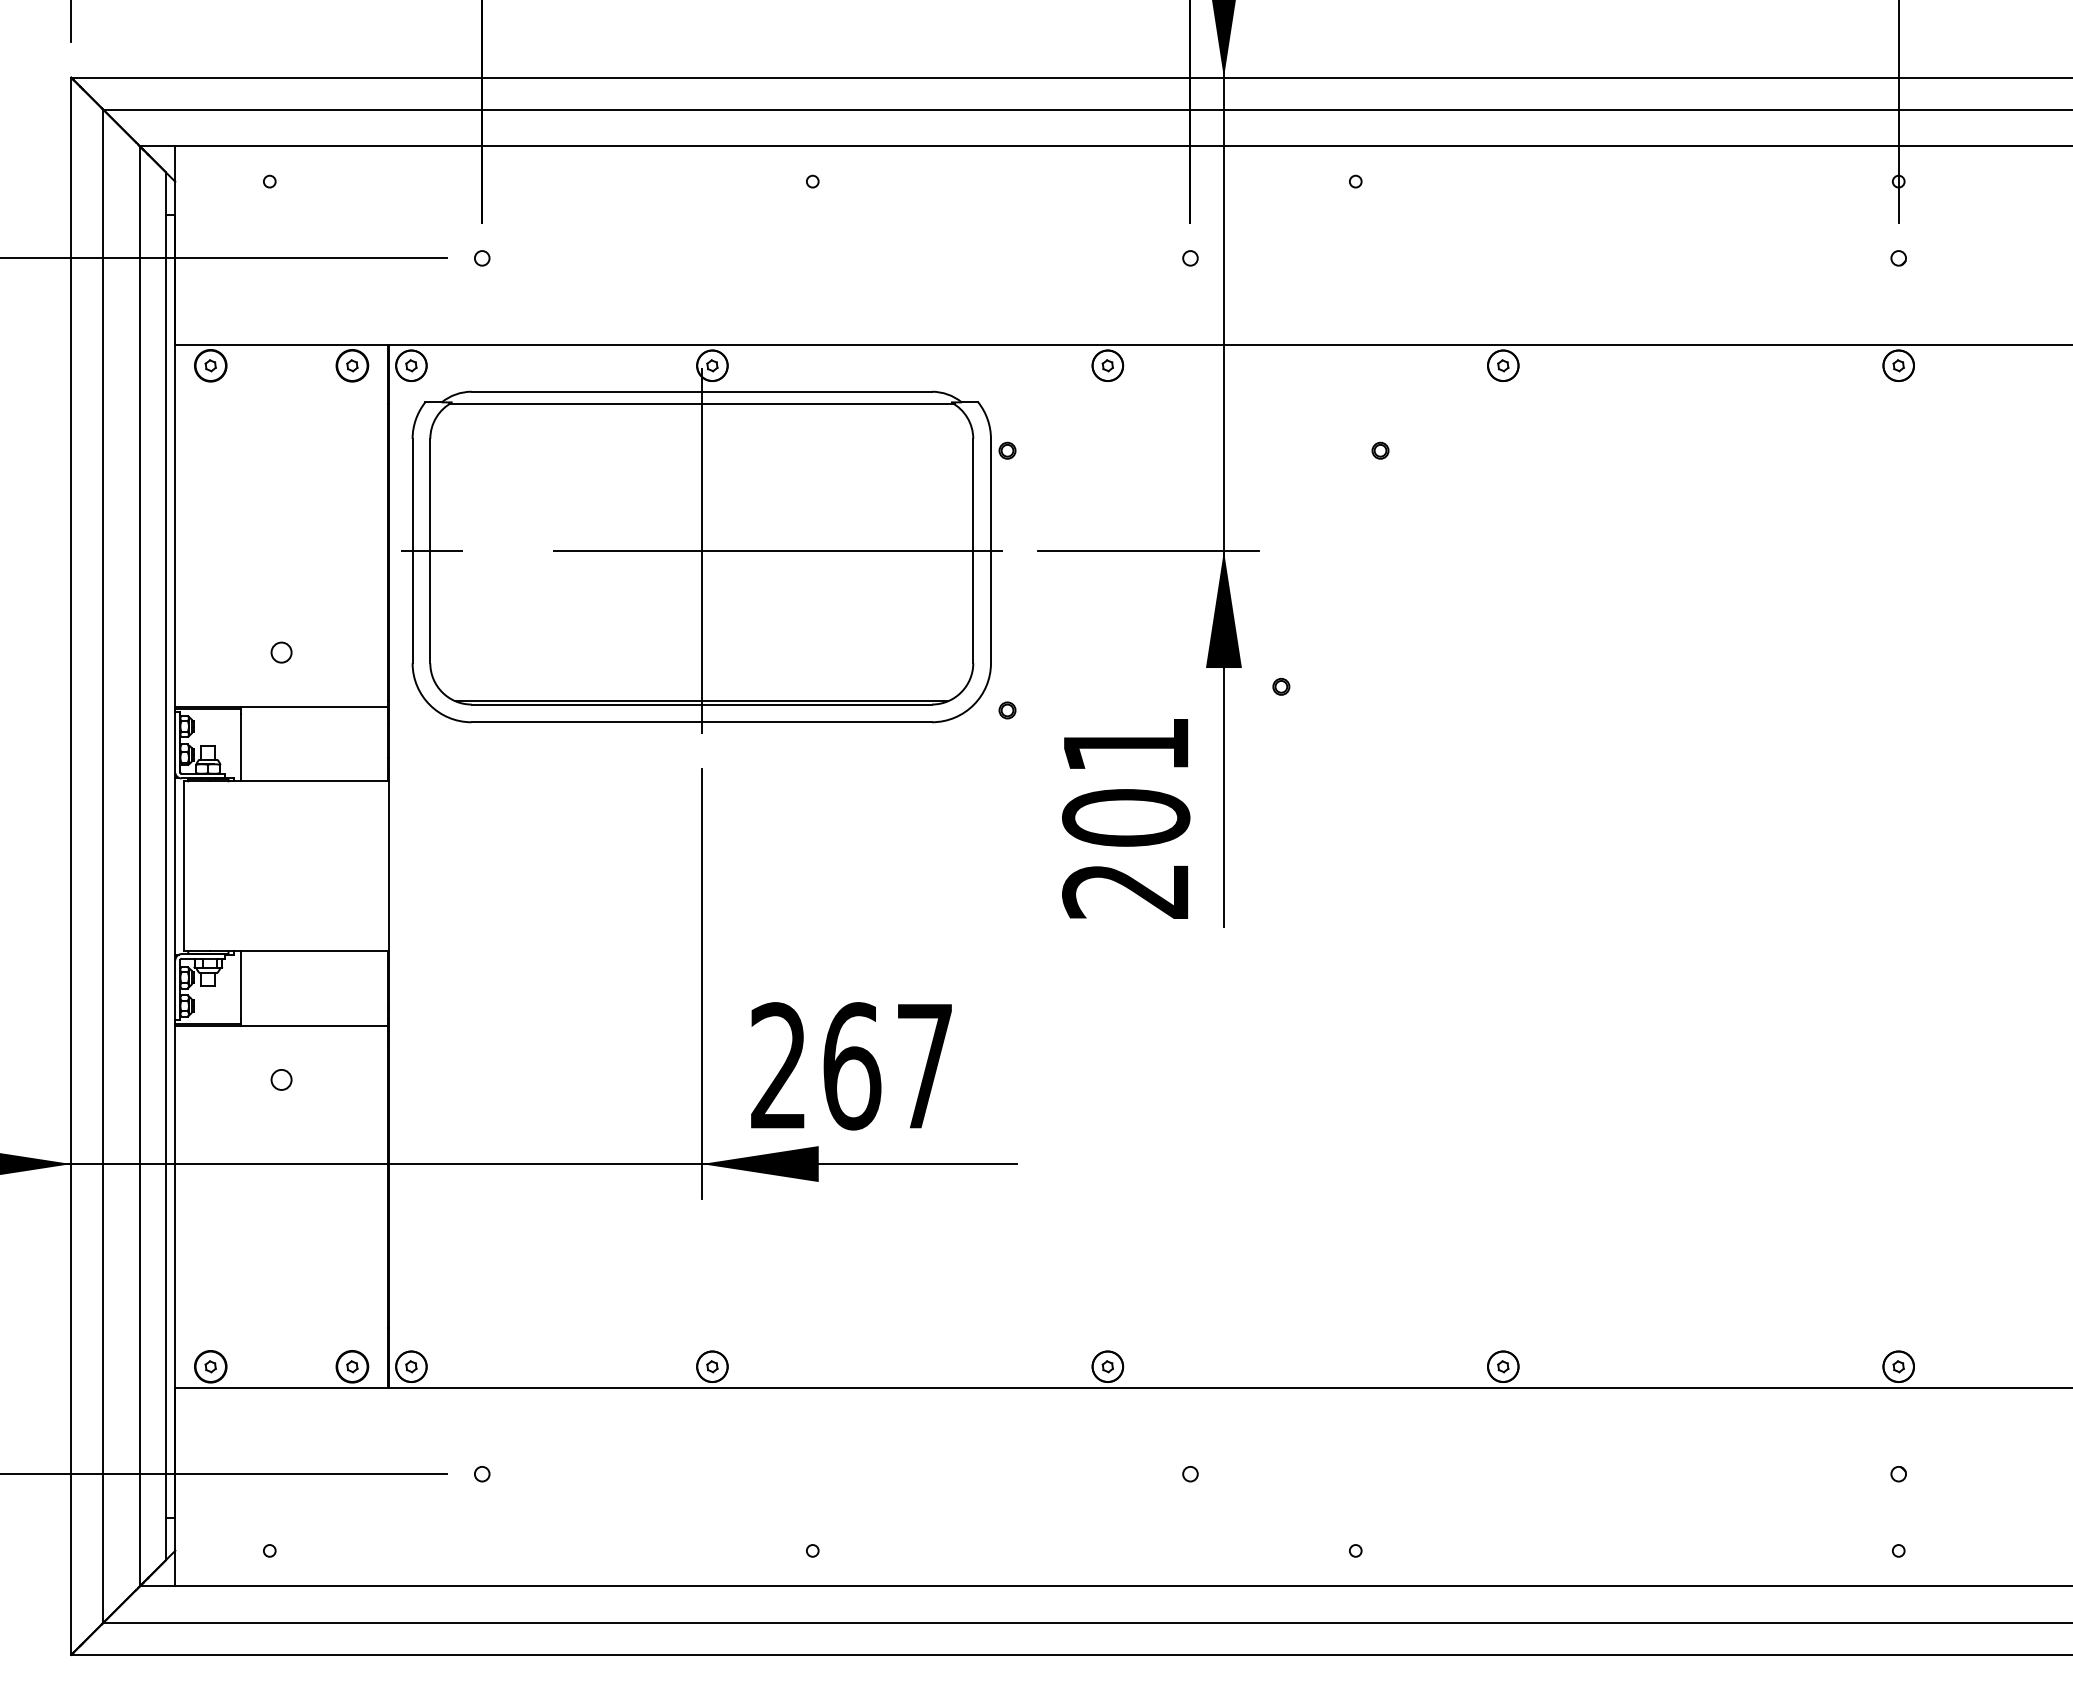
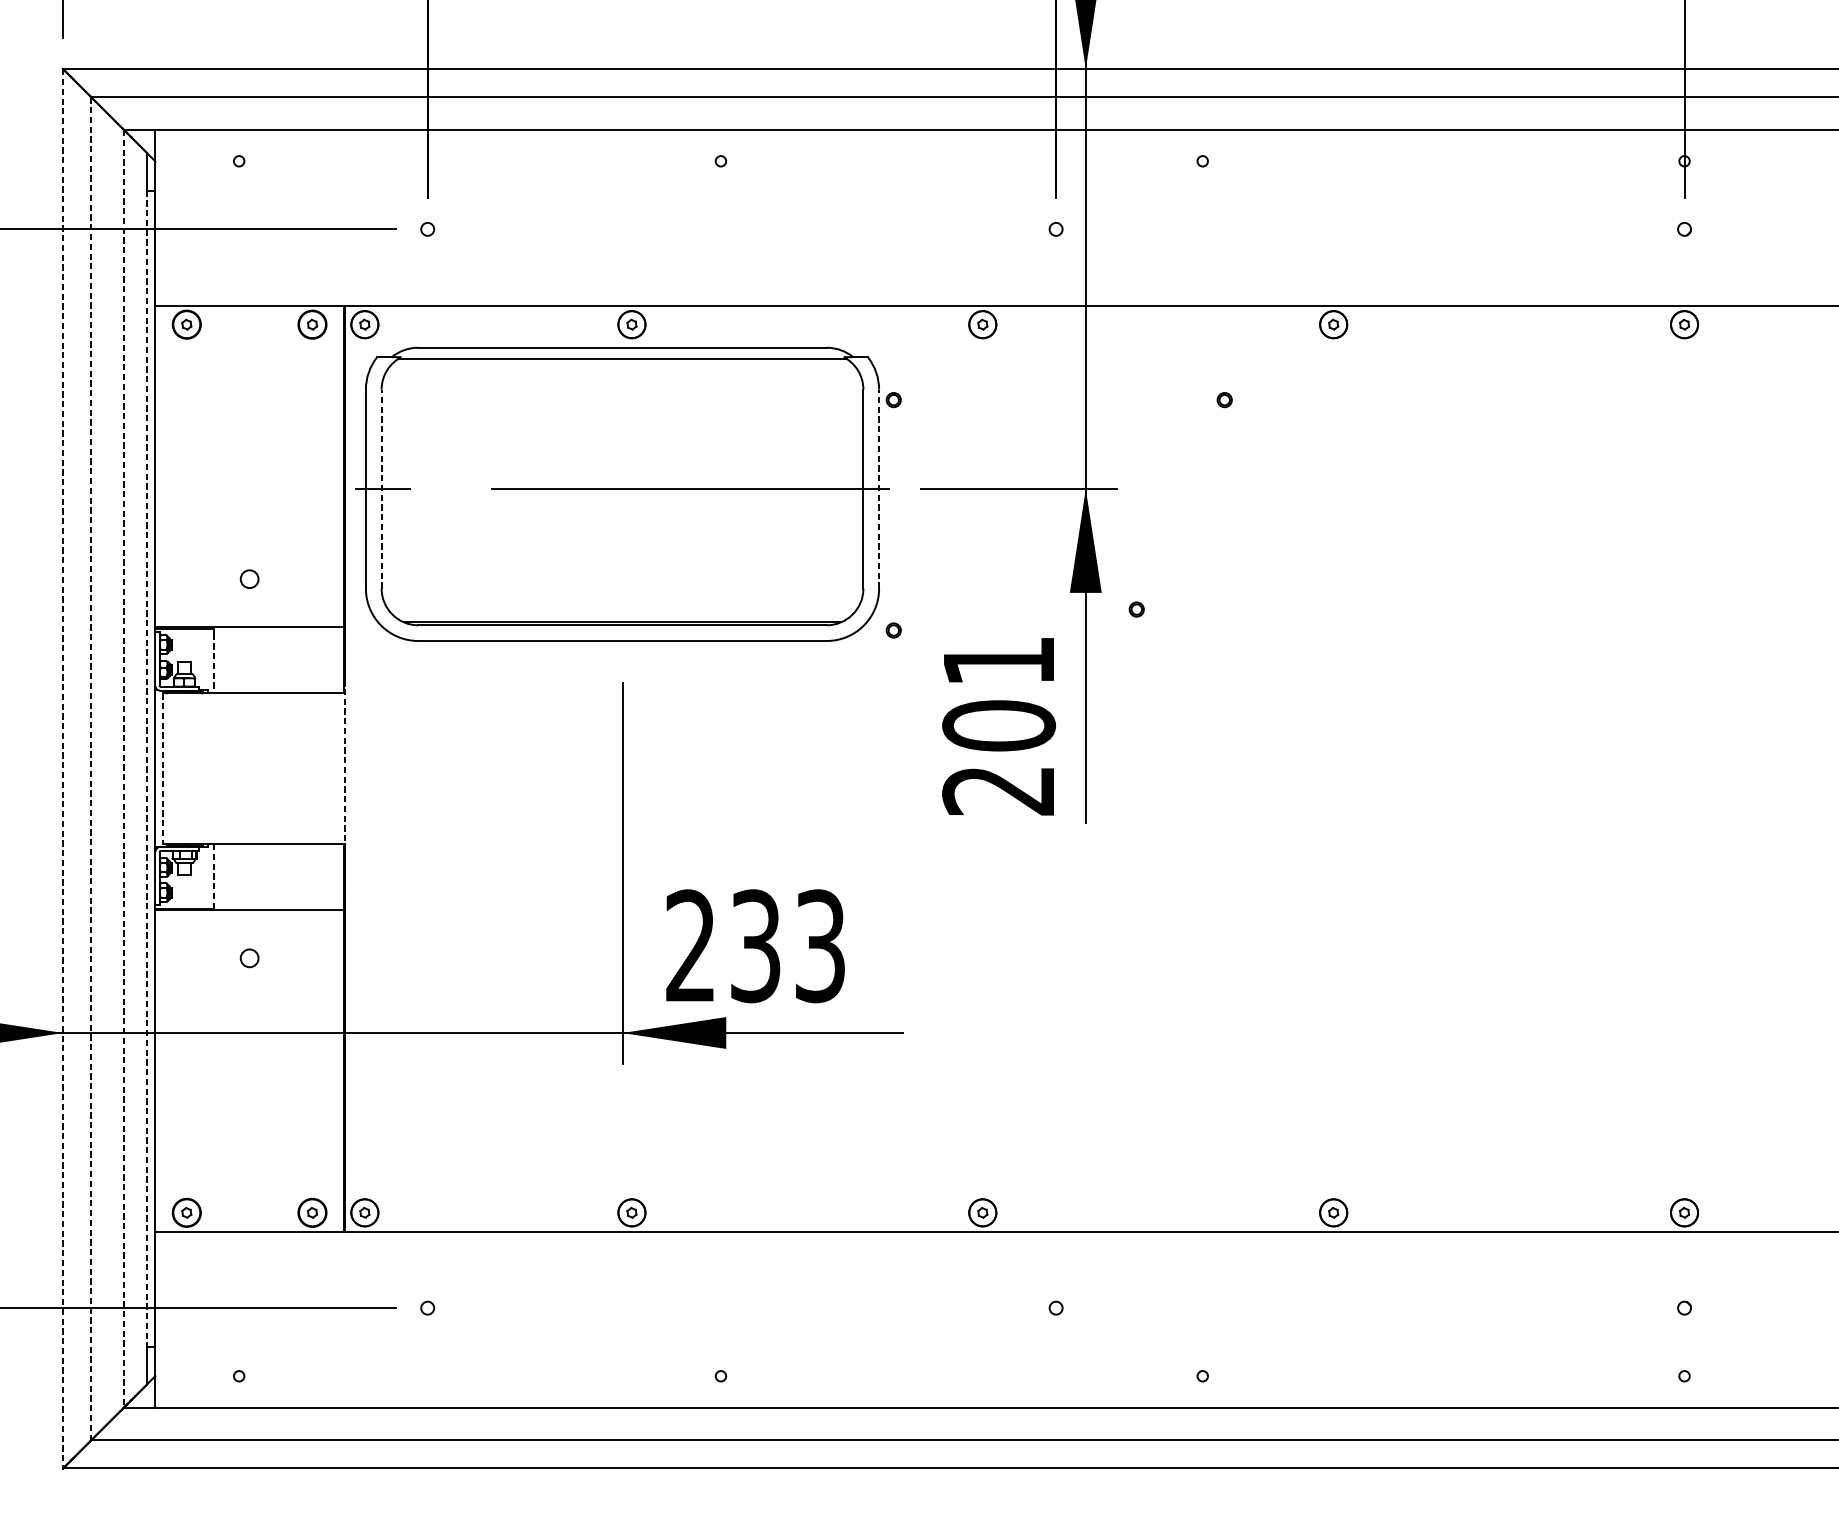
line: (430, 550) -> (381, 488), solid -> dashed
line: (991, 550) -> (879, 488), solid -> dashed
line: (701, 551) -> (622, 489), removed
line: (241, 747) -> (214, 663), solid -> dashed
line: (71, 866) -> (63, 768), solid -> dashed
line: (103, 866) -> (91, 768), solid -> dashed
line: (139, 866) -> (123, 768), solid -> dashed
line: (165, 866) -> (146, 768), solid -> dashed
line: (183, 866) -> (162, 768), solid -> dashed
line: (389, 866) -> (345, 768), solid -> dashed
line: (241, 984) -> (214, 873), solid -> dashed
text: (887, 1066) -> (787, 946), 267 -> 233

